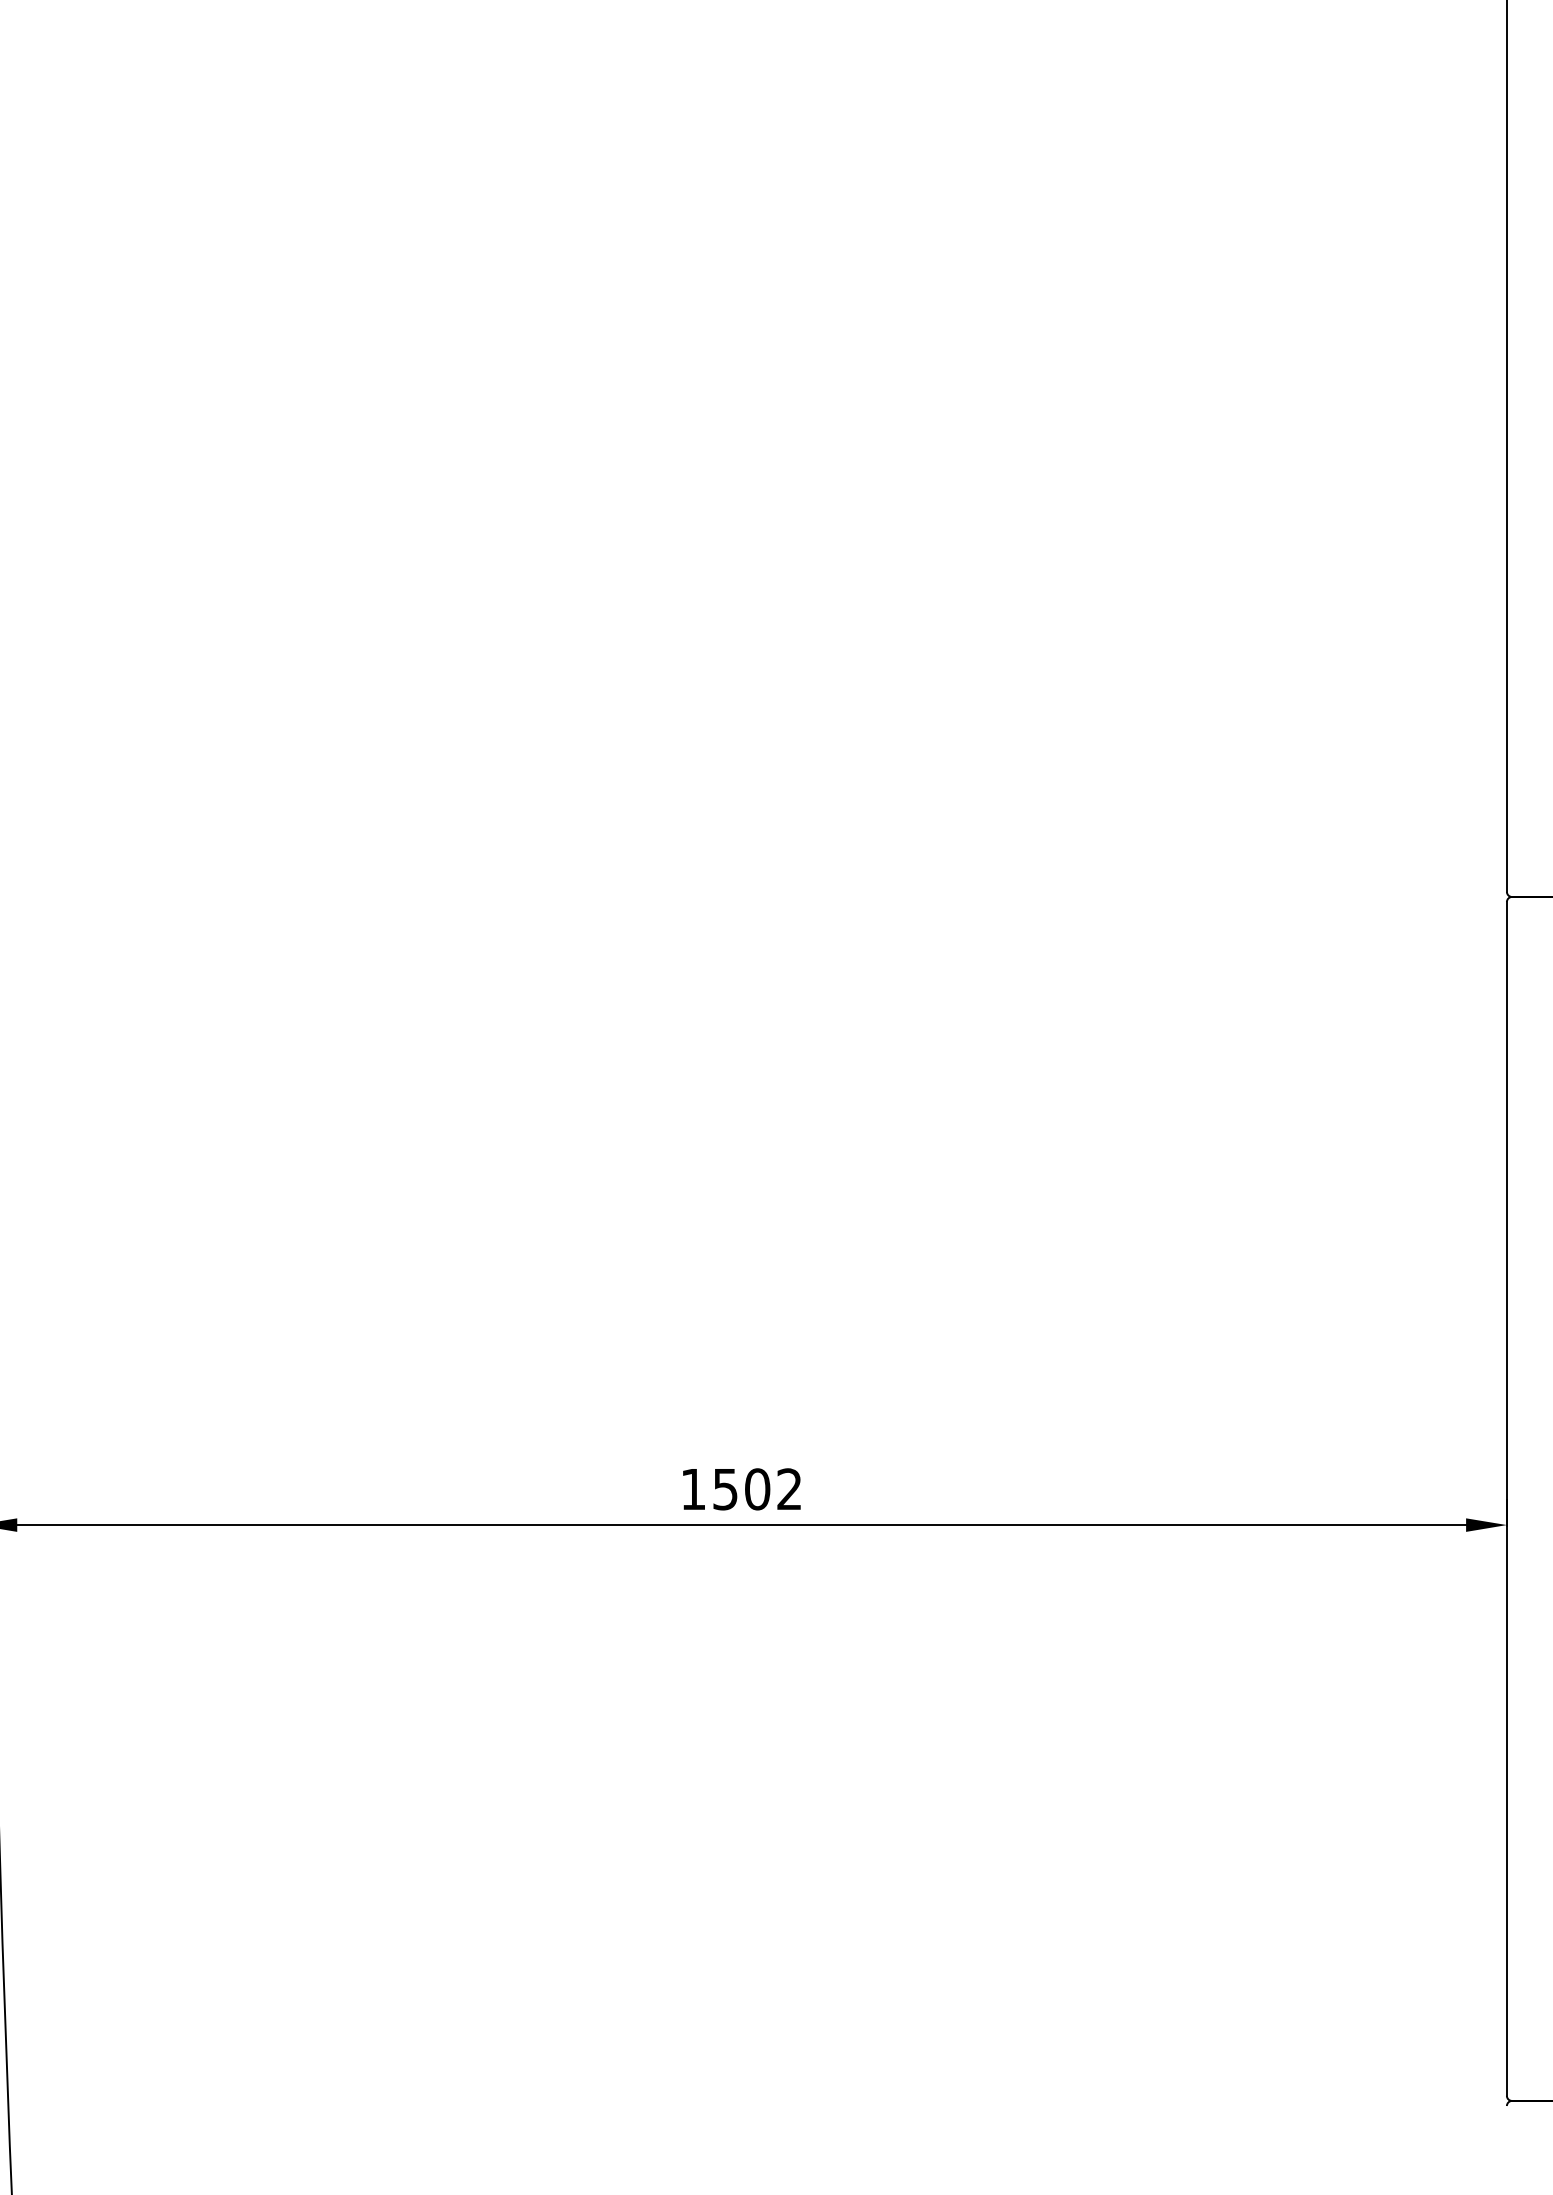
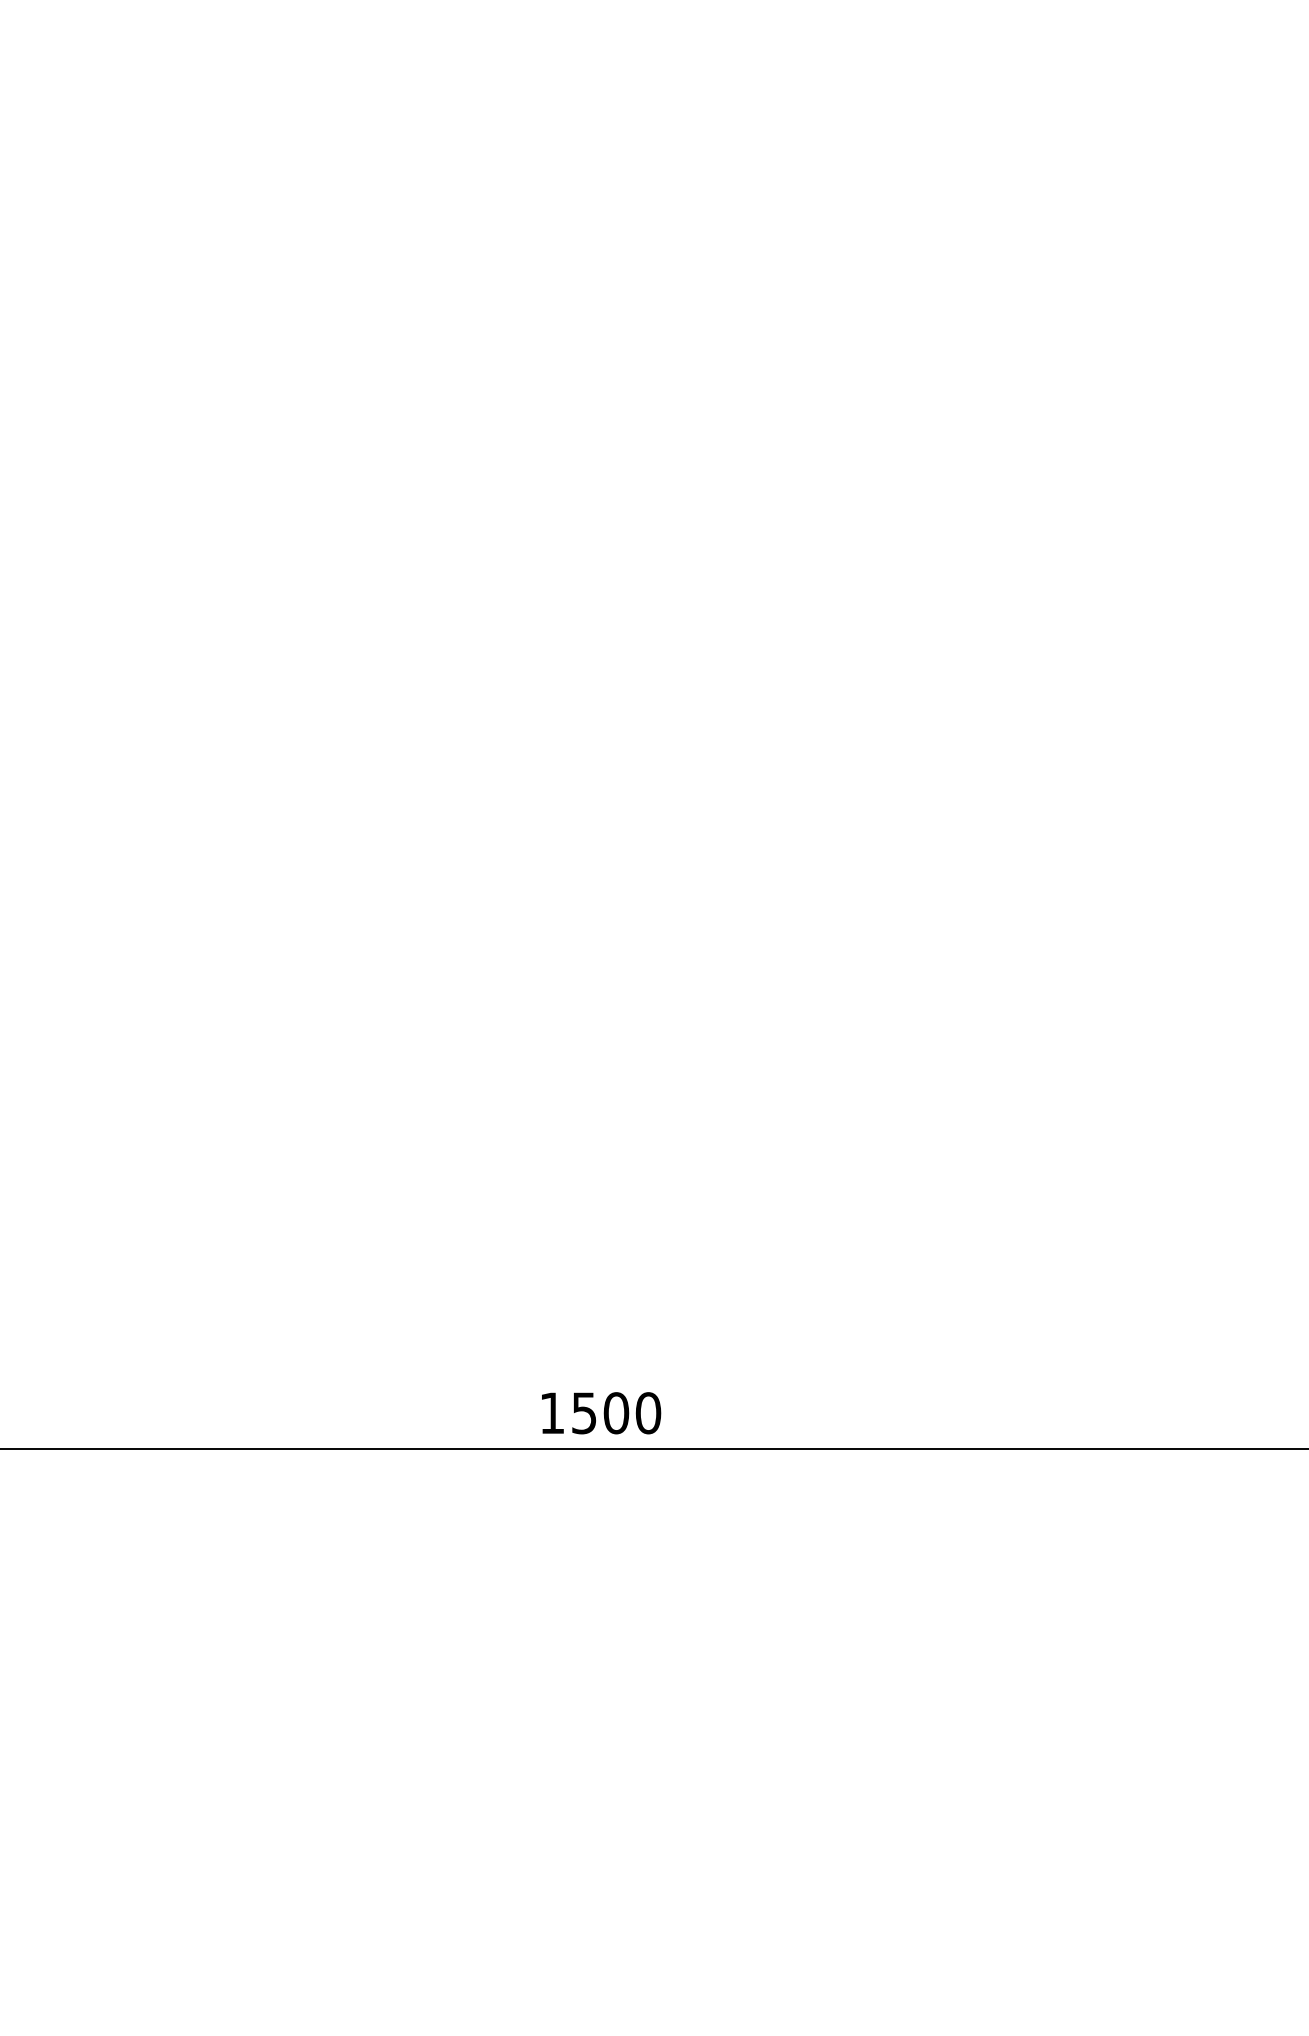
text: (789, 1489) -> (648, 1413), 1502 -> 1500

